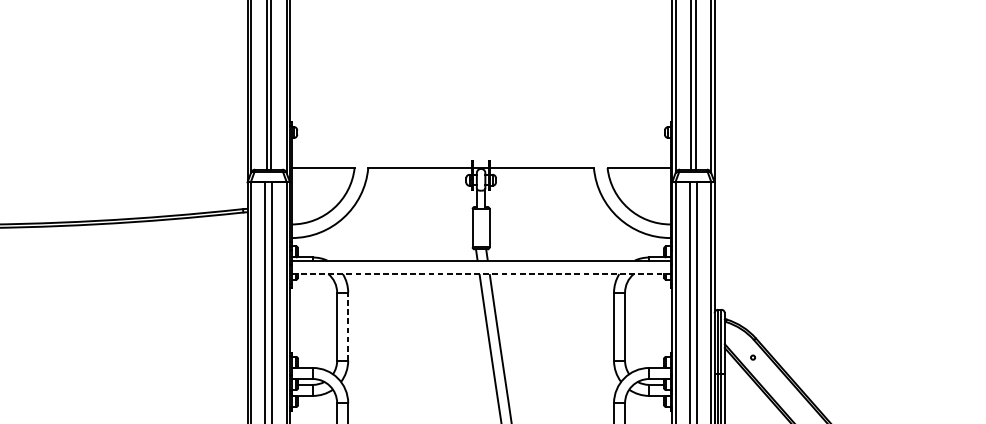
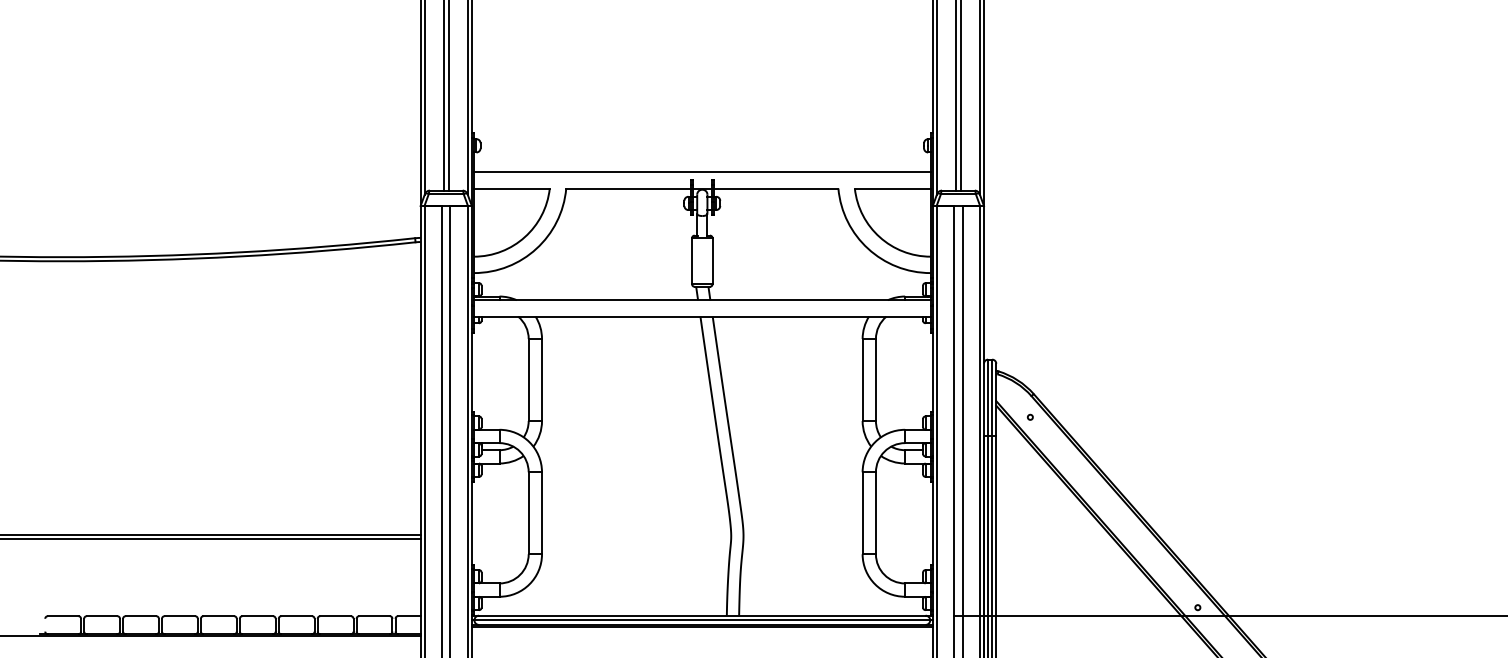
line: (480, 154) -> (701, 172), added
line: (481, 274) -> (702, 316), dashed -> solid
line: (348, 327) -> (542, 380), dashed -> solid

